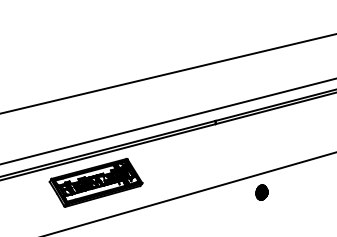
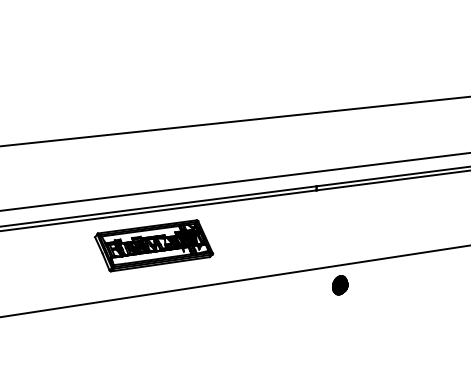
part: (262, 192) -> (340, 285), moved

